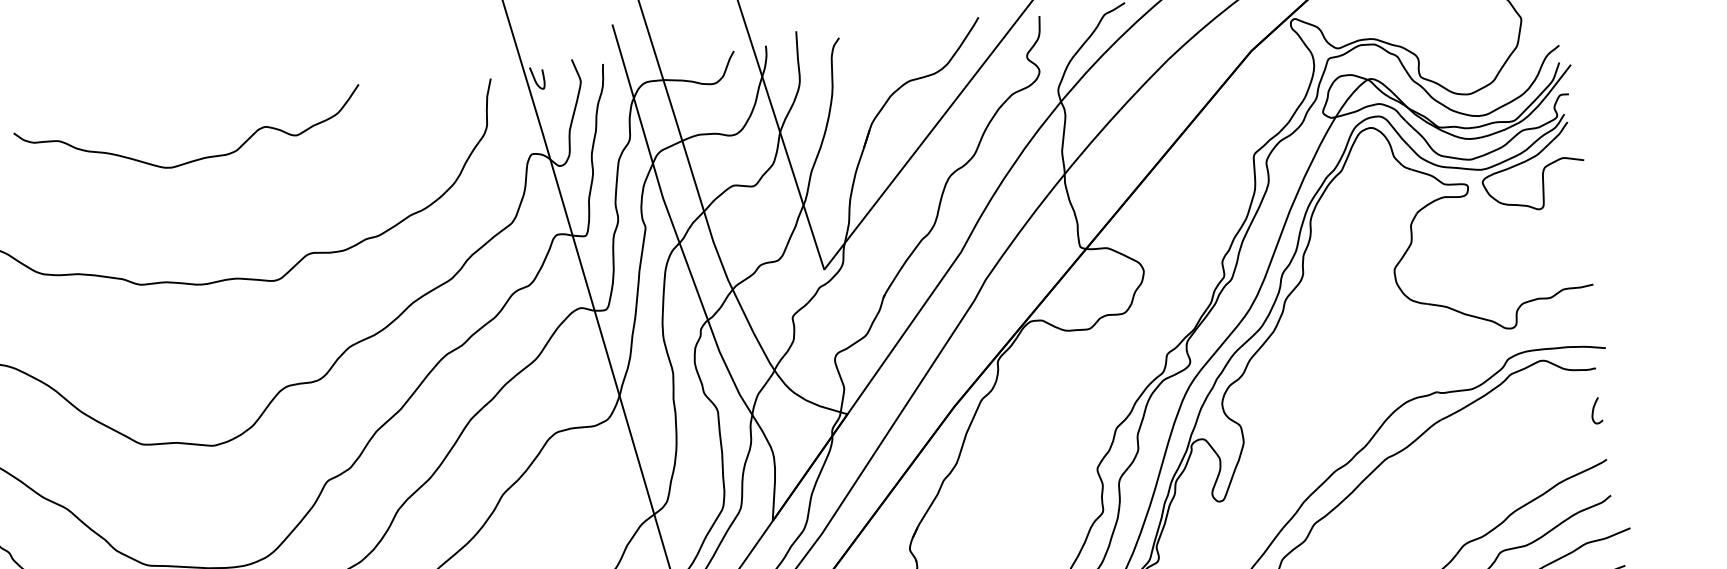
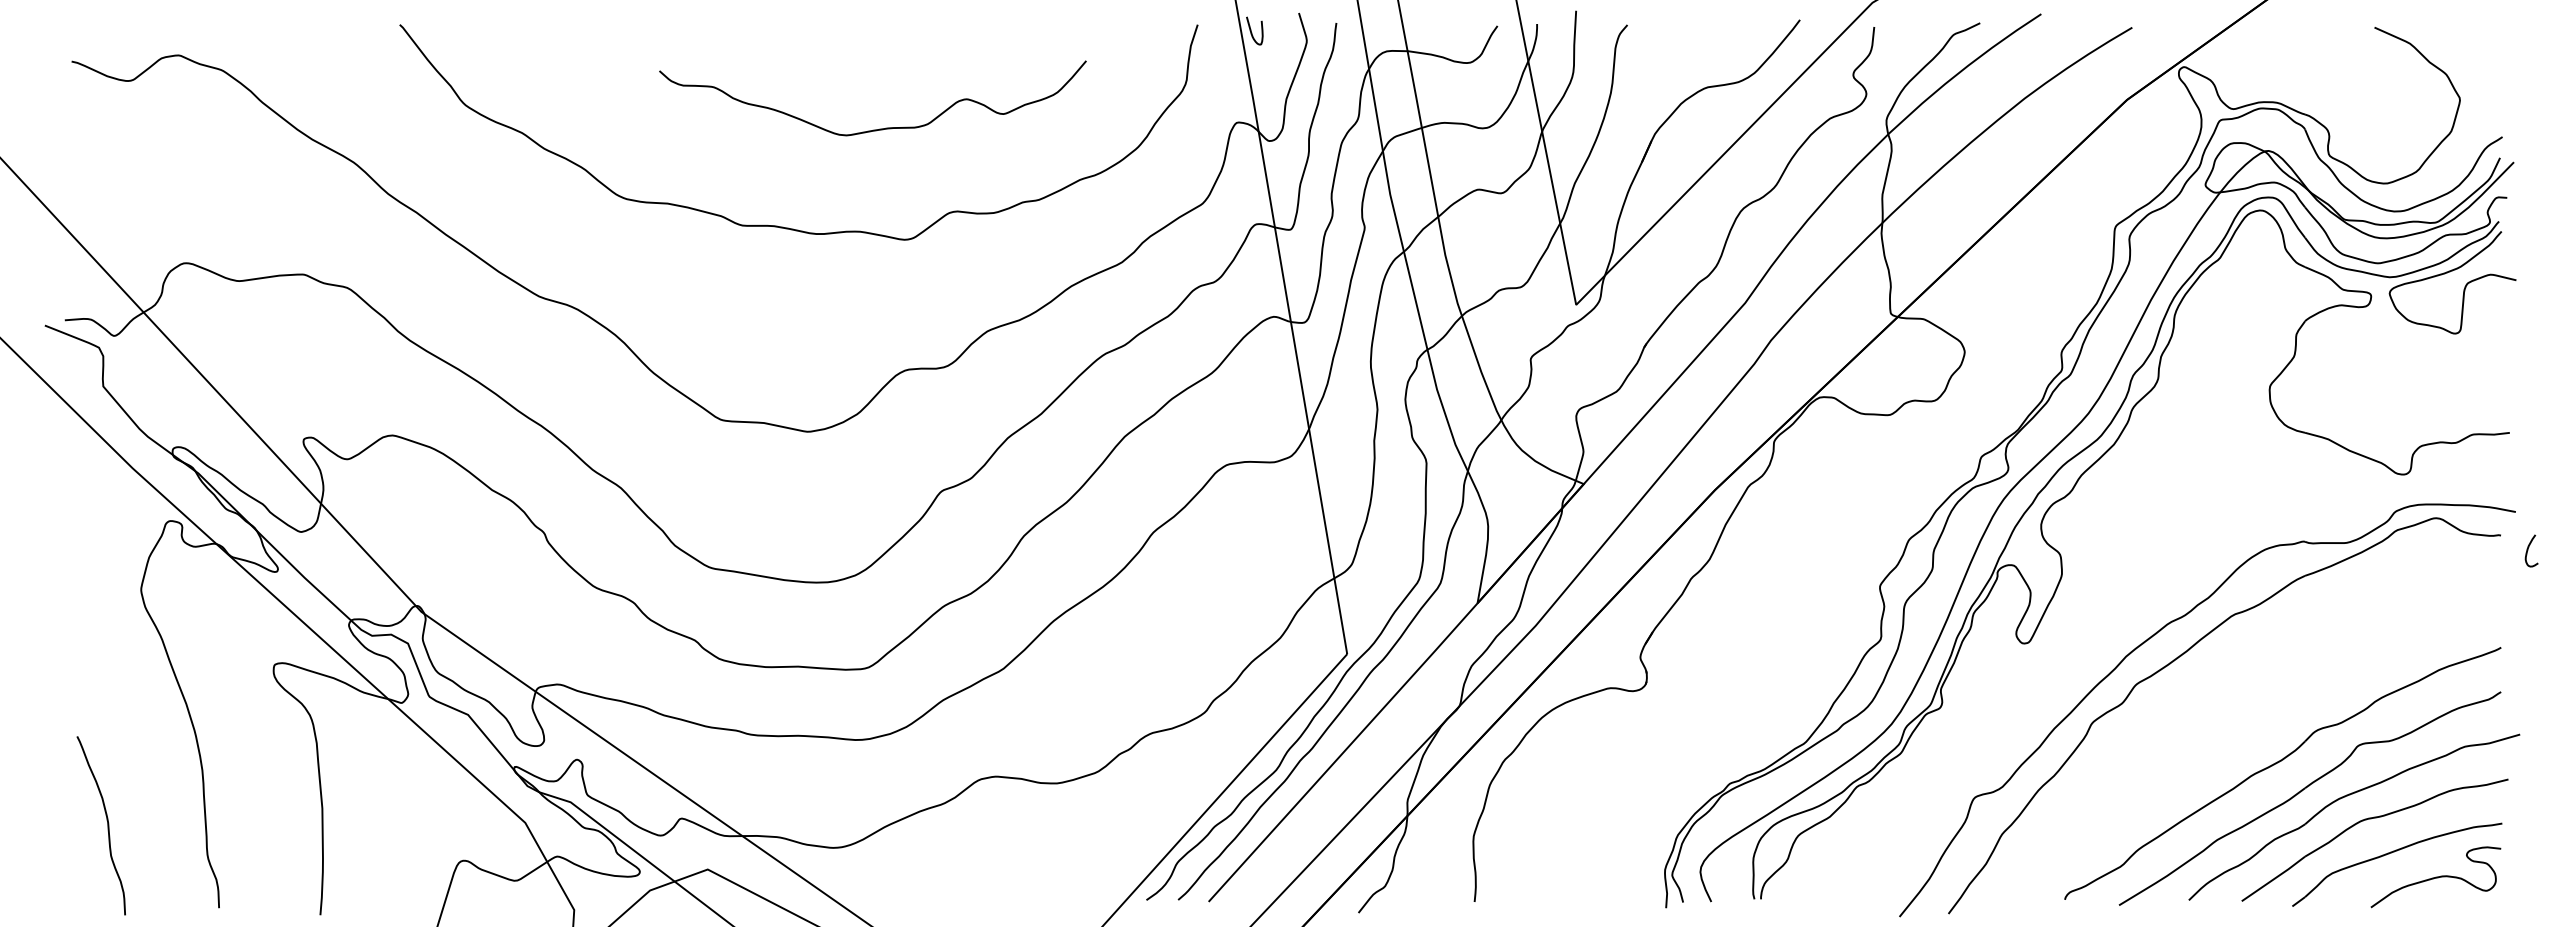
curve: (197, 158) -> (879, 128), moved
curve: (1593, 410) -> (2528, 550), moved

